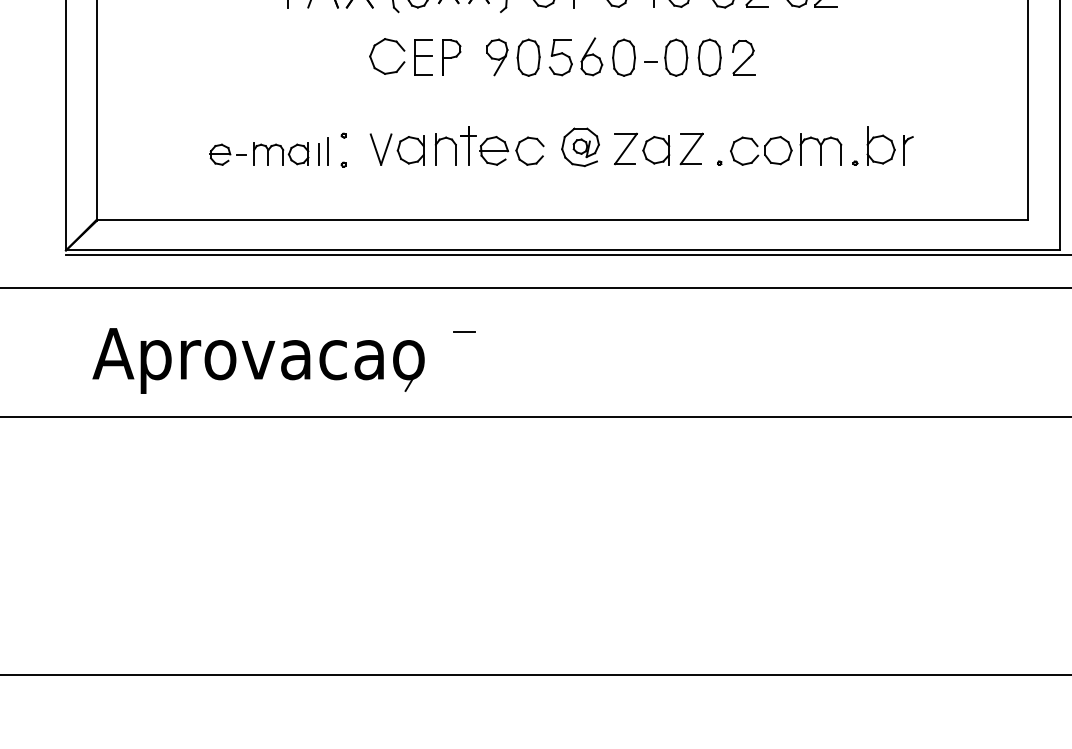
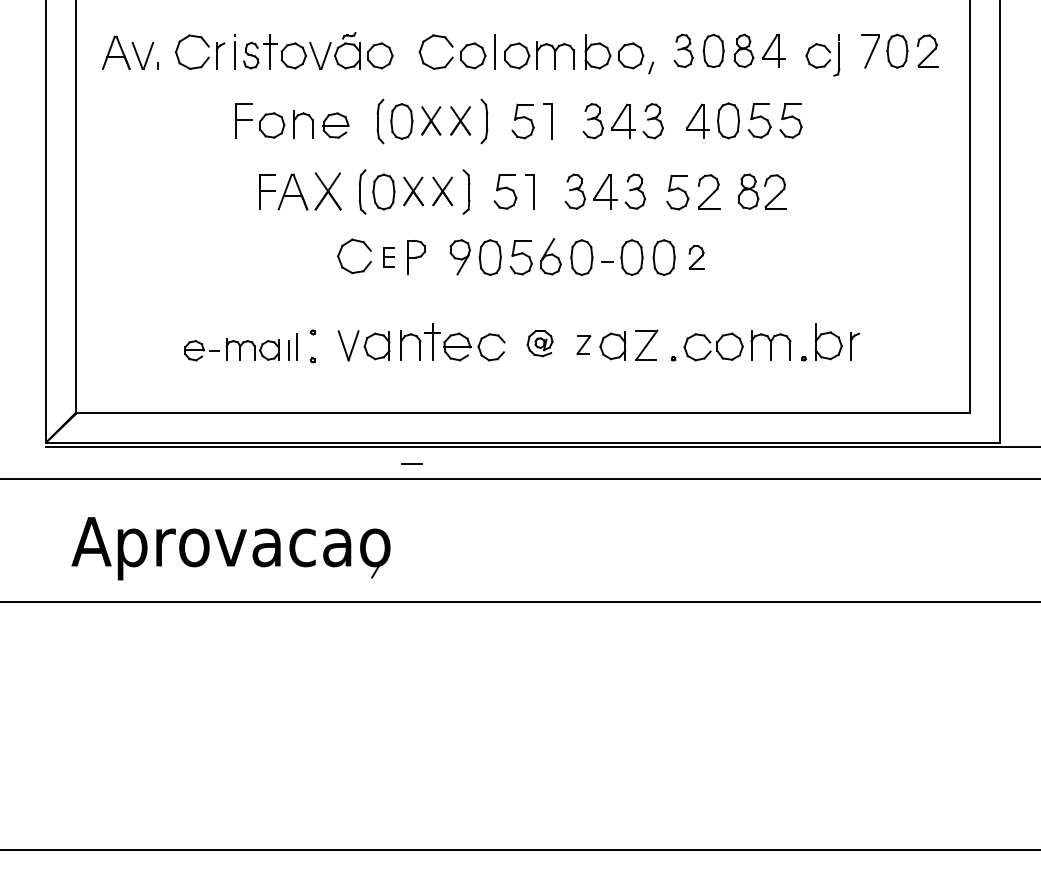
part: (423, 57) -> (389, 257), size x0.6
part: (743, 57) -> (696, 257), size x0.7
part: (579, 147) -> (539, 343), size x0.7
part: (625, 148) -> (583, 344), size x0.6
line: (464, 331) -> (411, 463), moved

